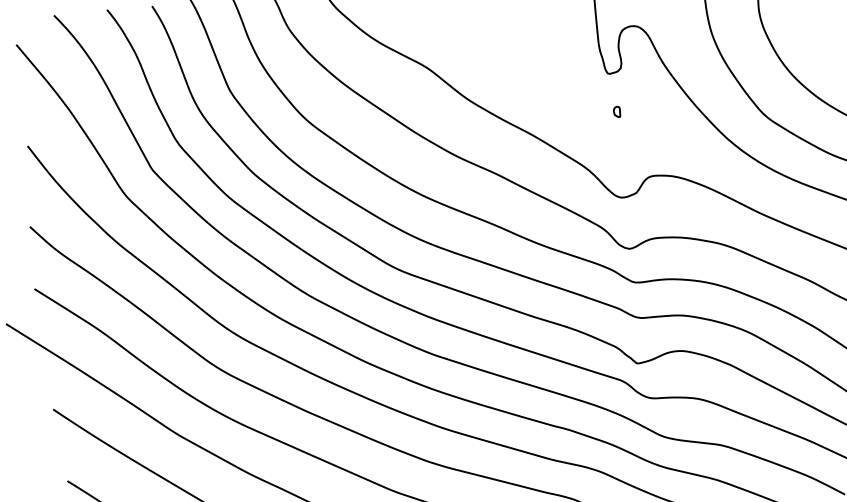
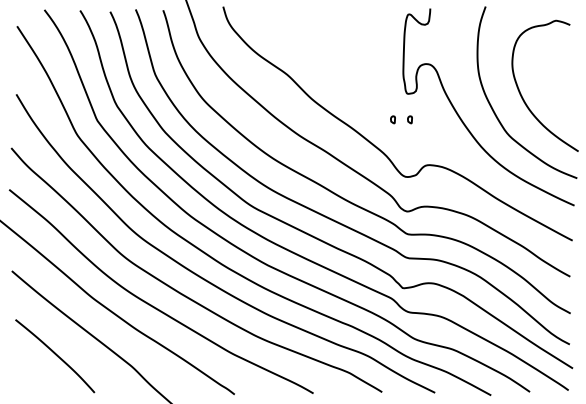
part: (591, 114) -> (392, 119), added

